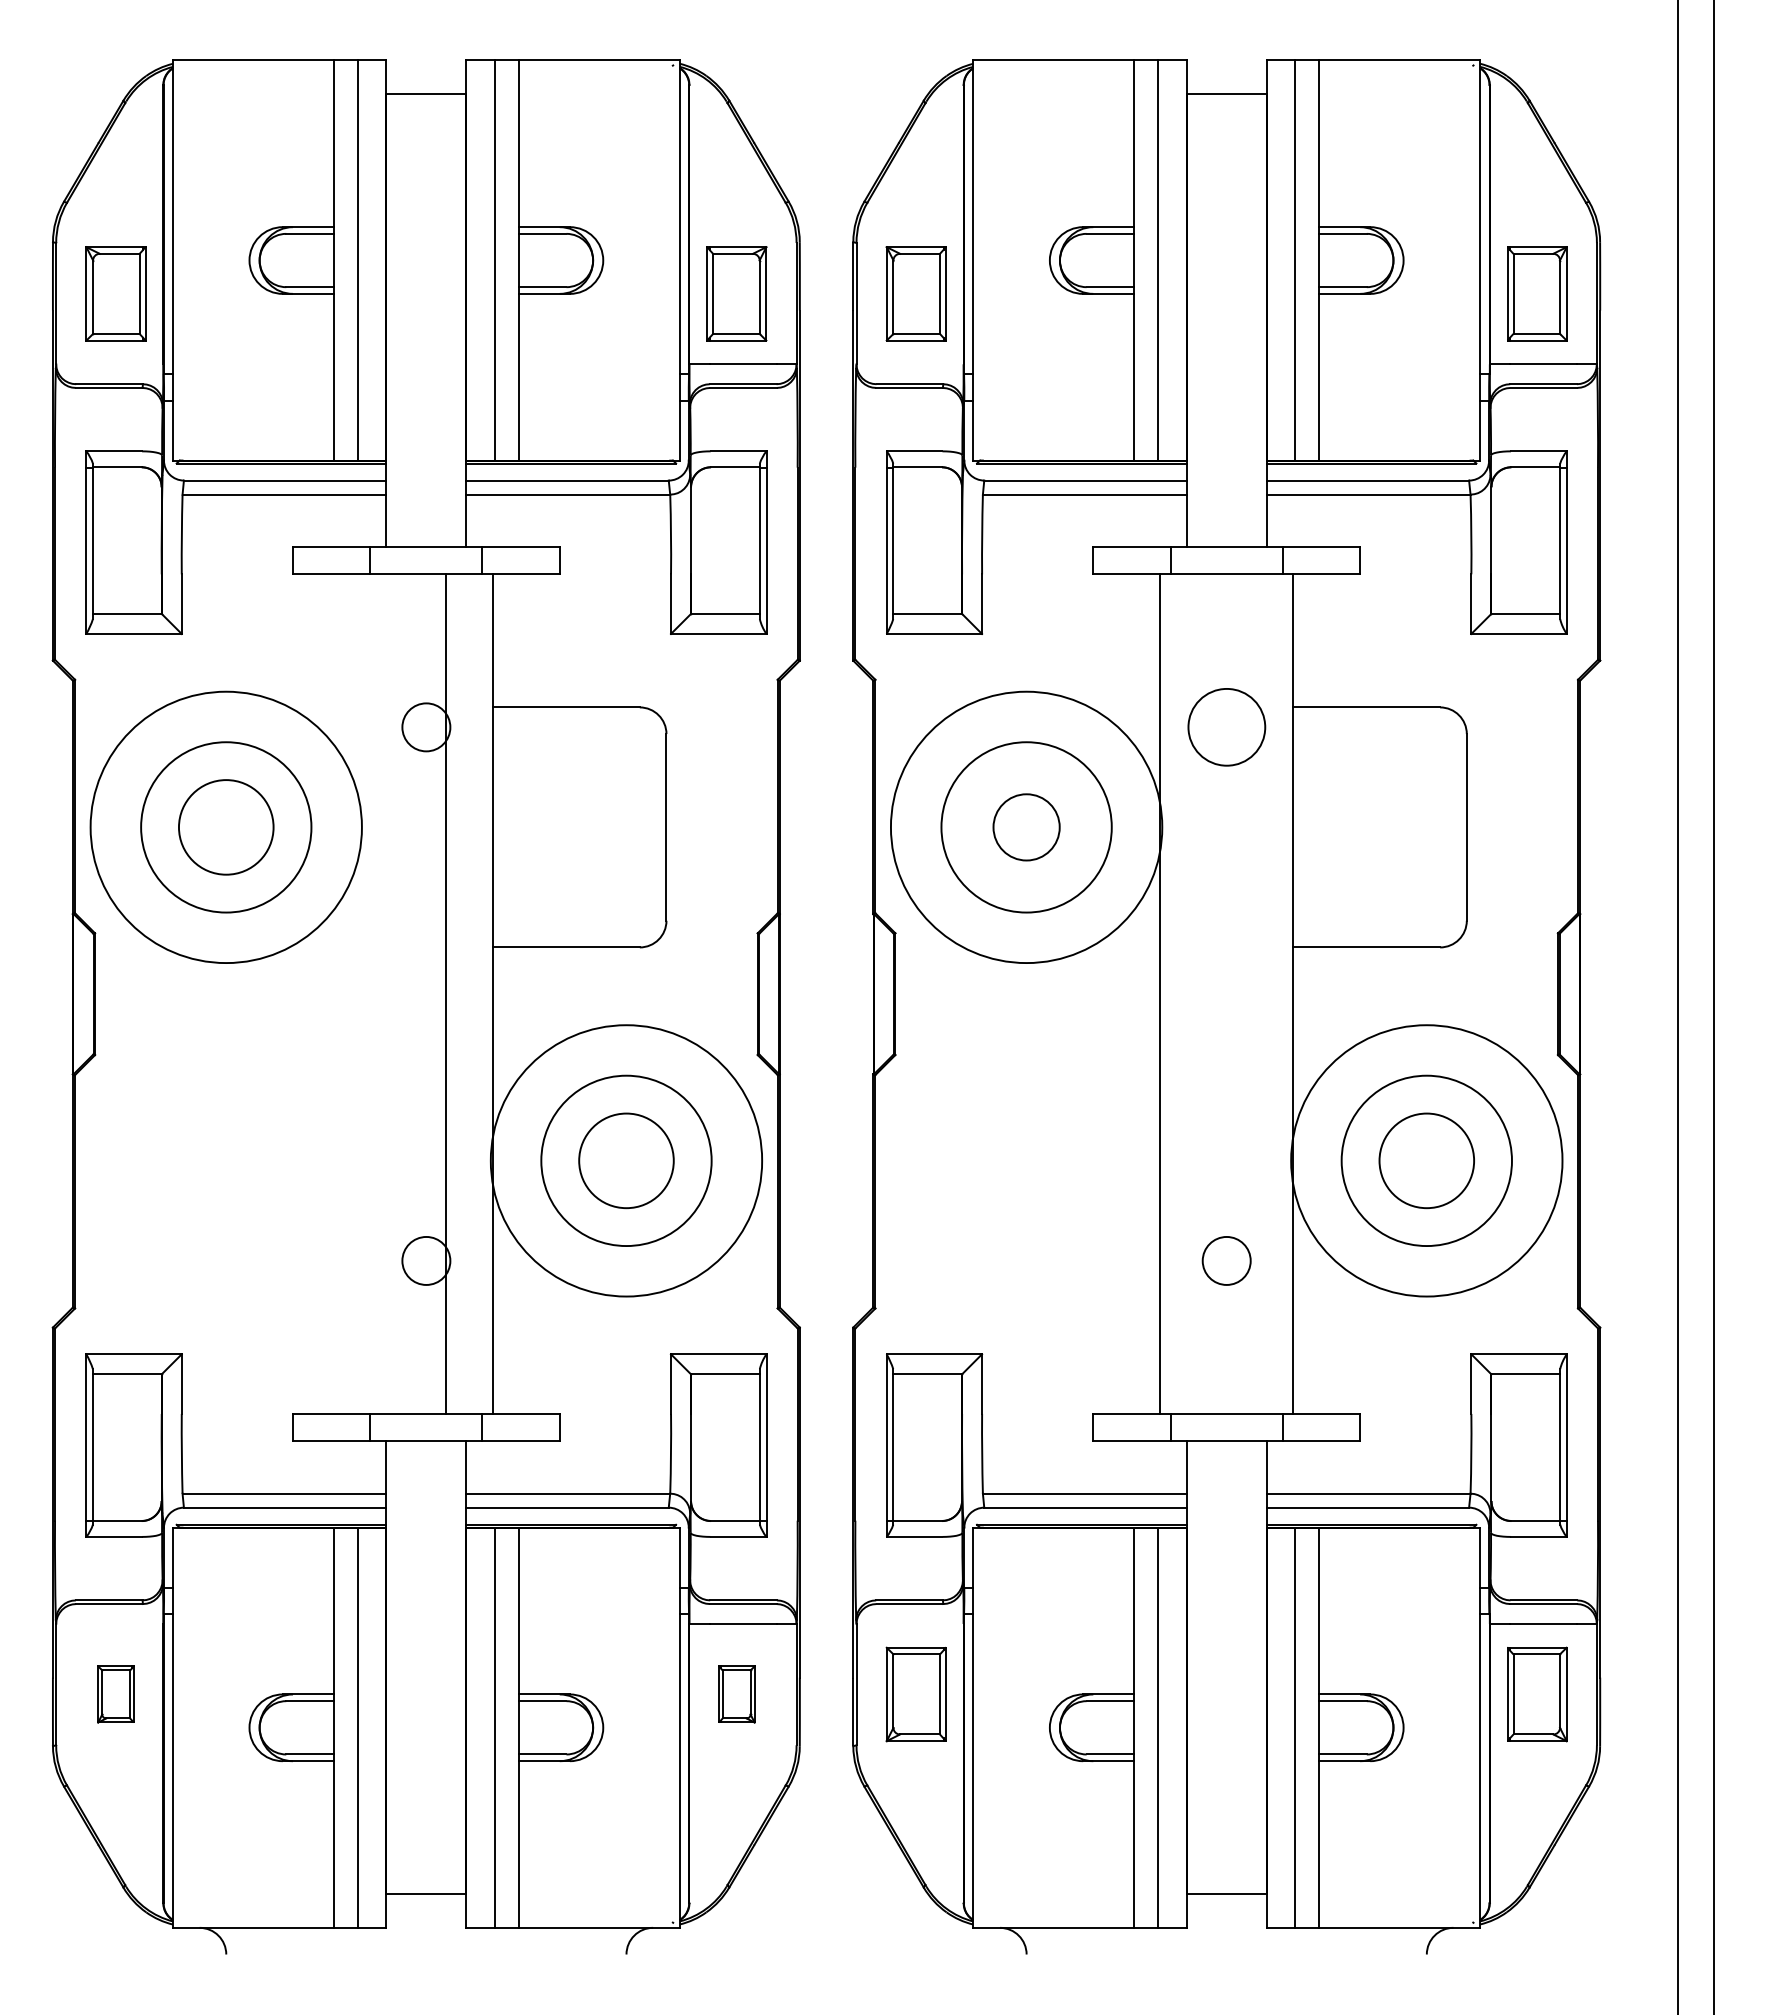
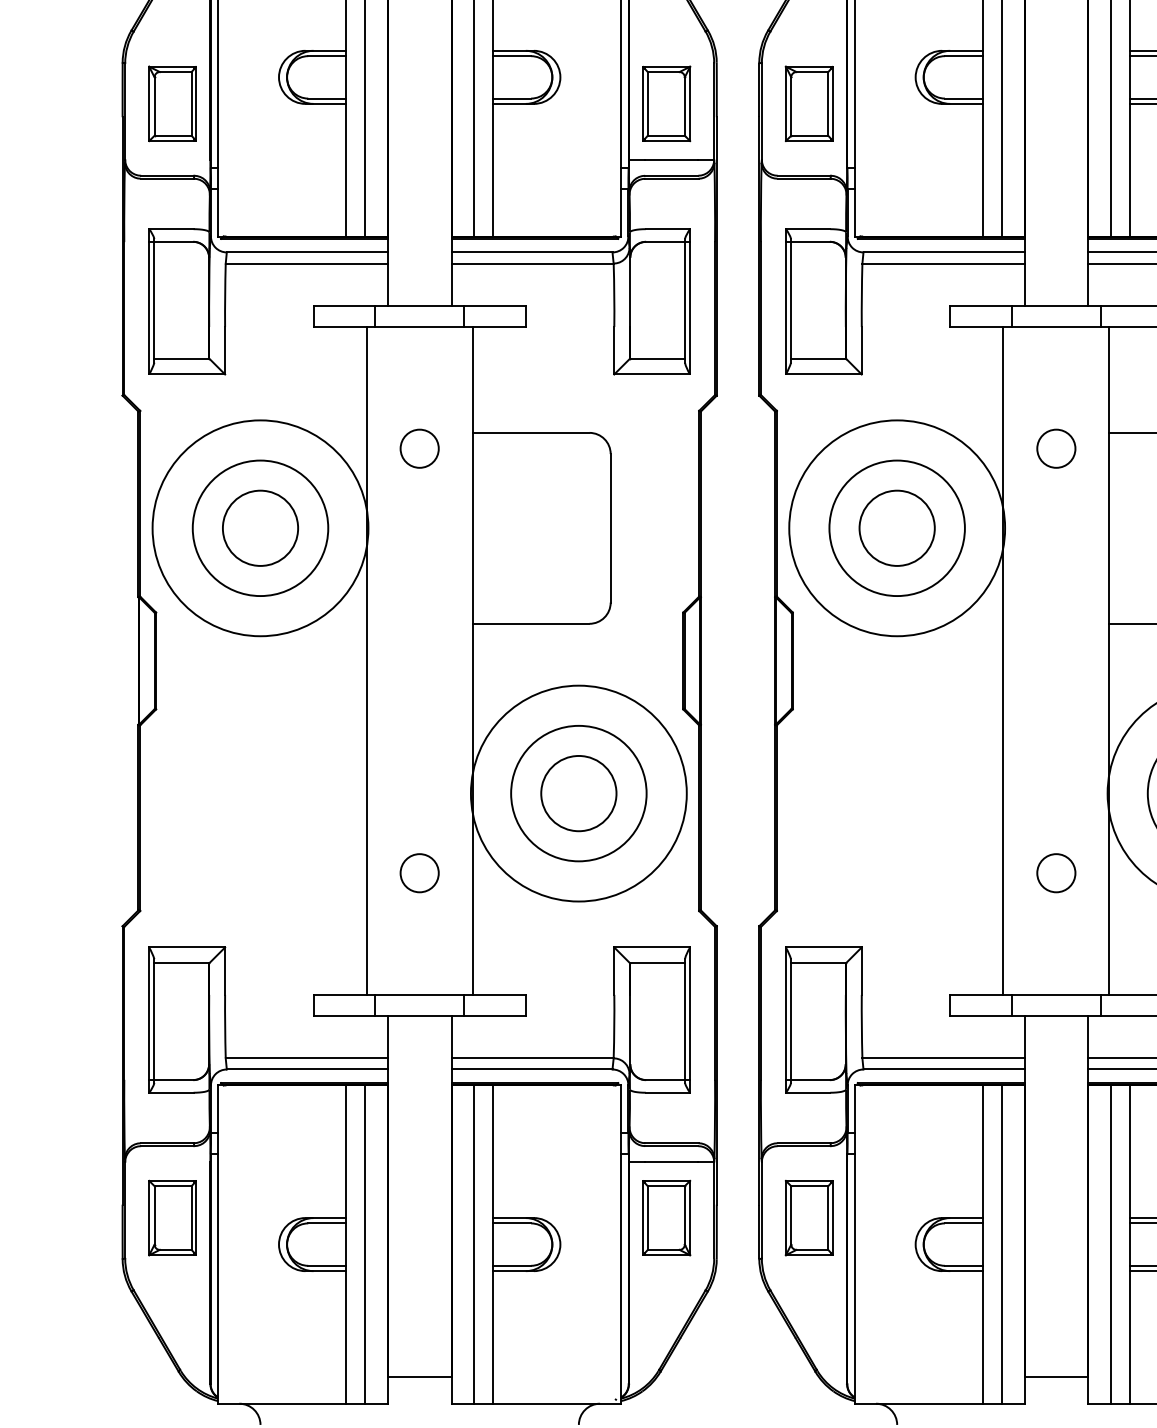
circle: (1226, 727) -> (1056, 448), size x0.62
circle: (1026, 827) -> (897, 528), size x1.43
line: (445, 993) -> (366, 660), moved
part: (115, 1694) -> (172, 1218), size x1.67
part: (736, 1694) -> (666, 1218), size x1.67

